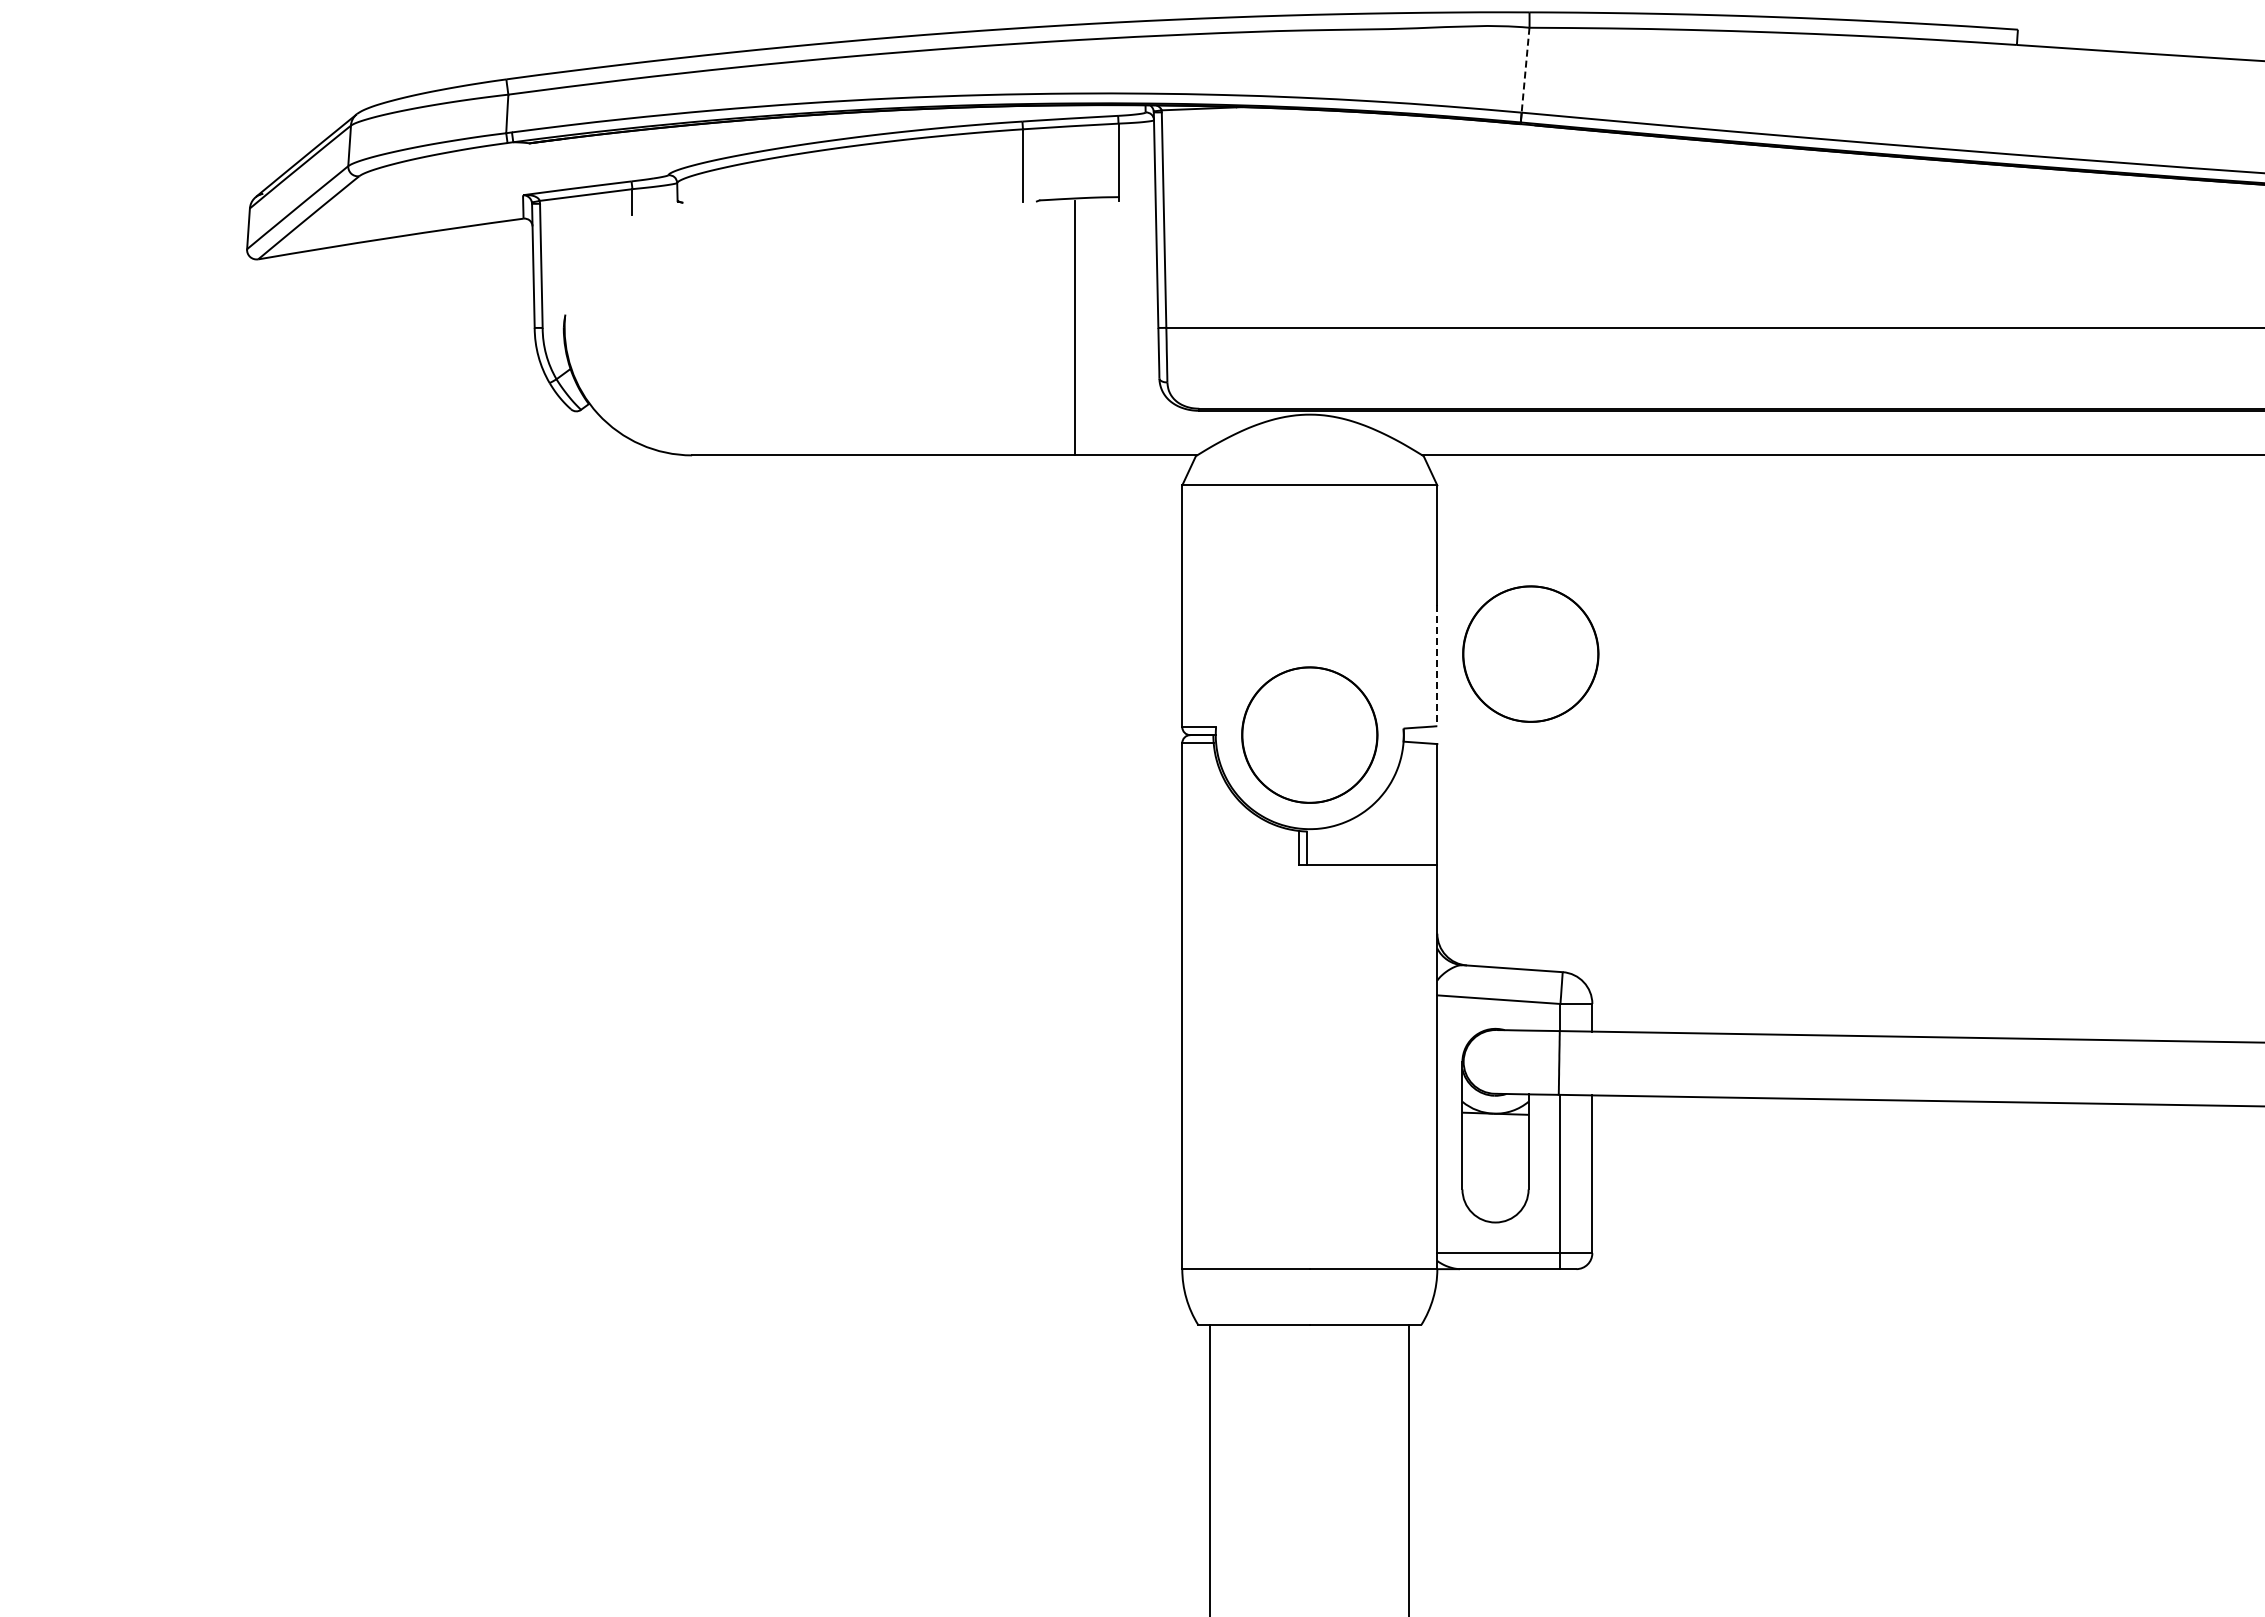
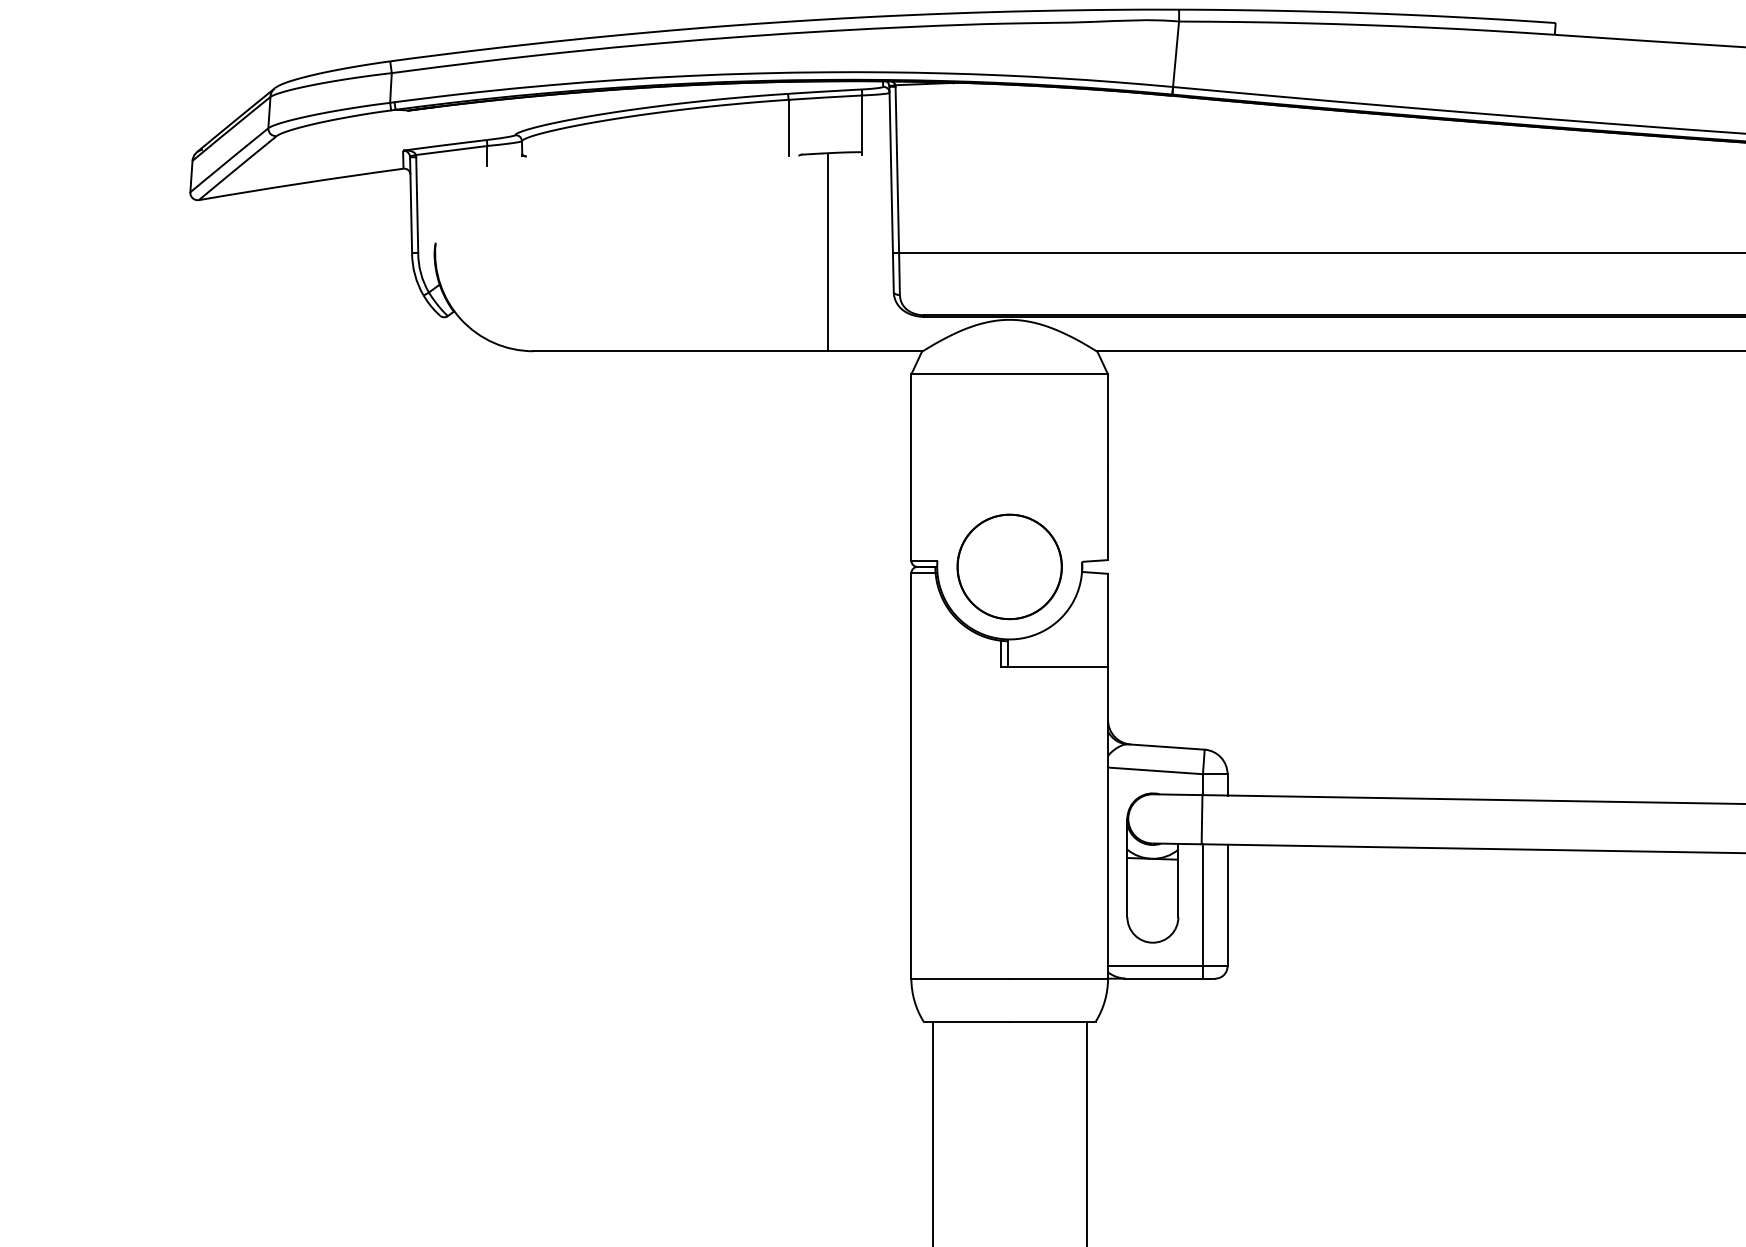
line: (1525, 70) -> (1176, 54), dashed -> solid
part: (1530, 653) -> (1179, 503), removed
line: (1437, 666) -> (1108, 514), dashed -> solid

